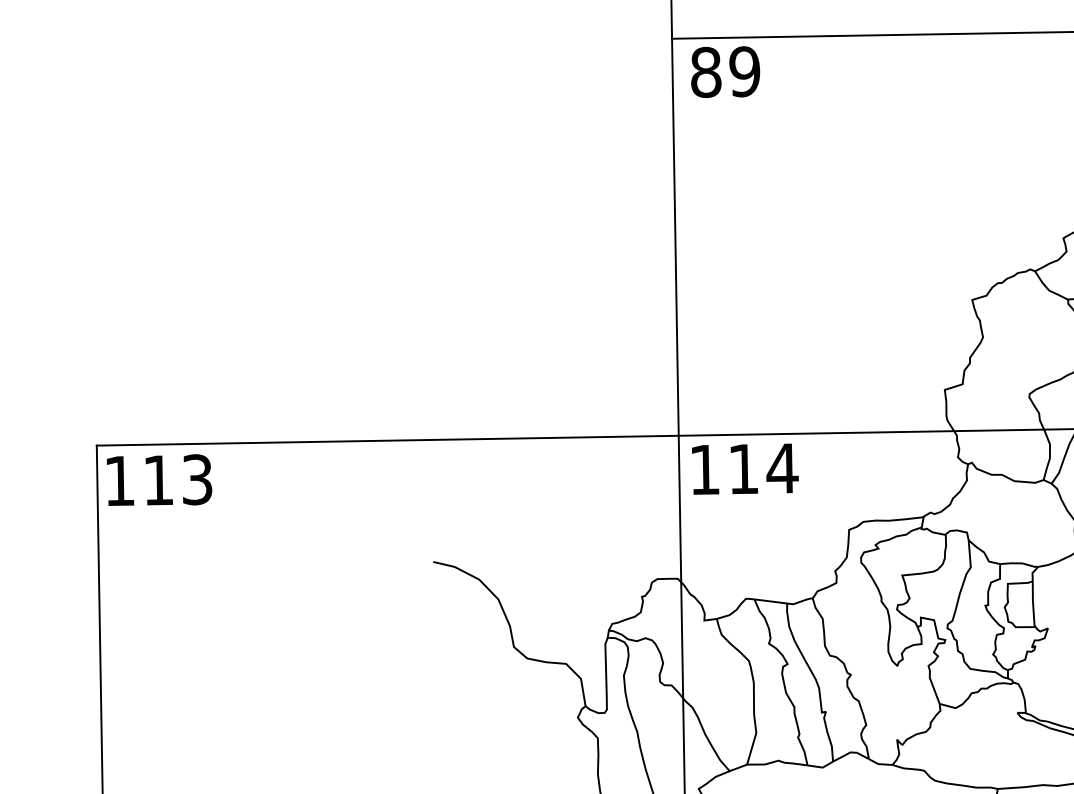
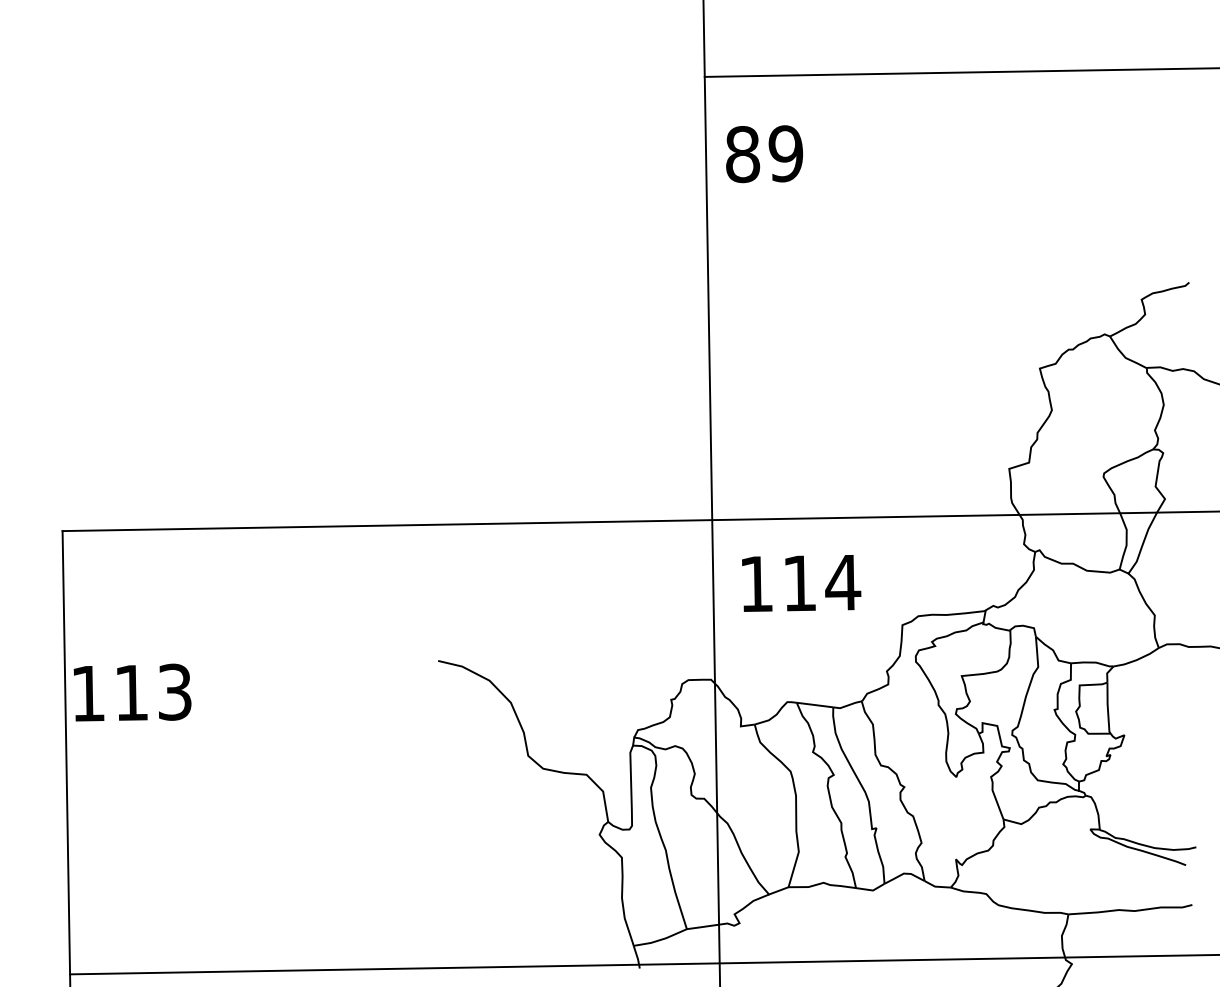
text: (725, 72) -> (764, 154), moved
text: (745, 469) -> (801, 583), moved
text: (159, 480) -> (132, 692), moved

